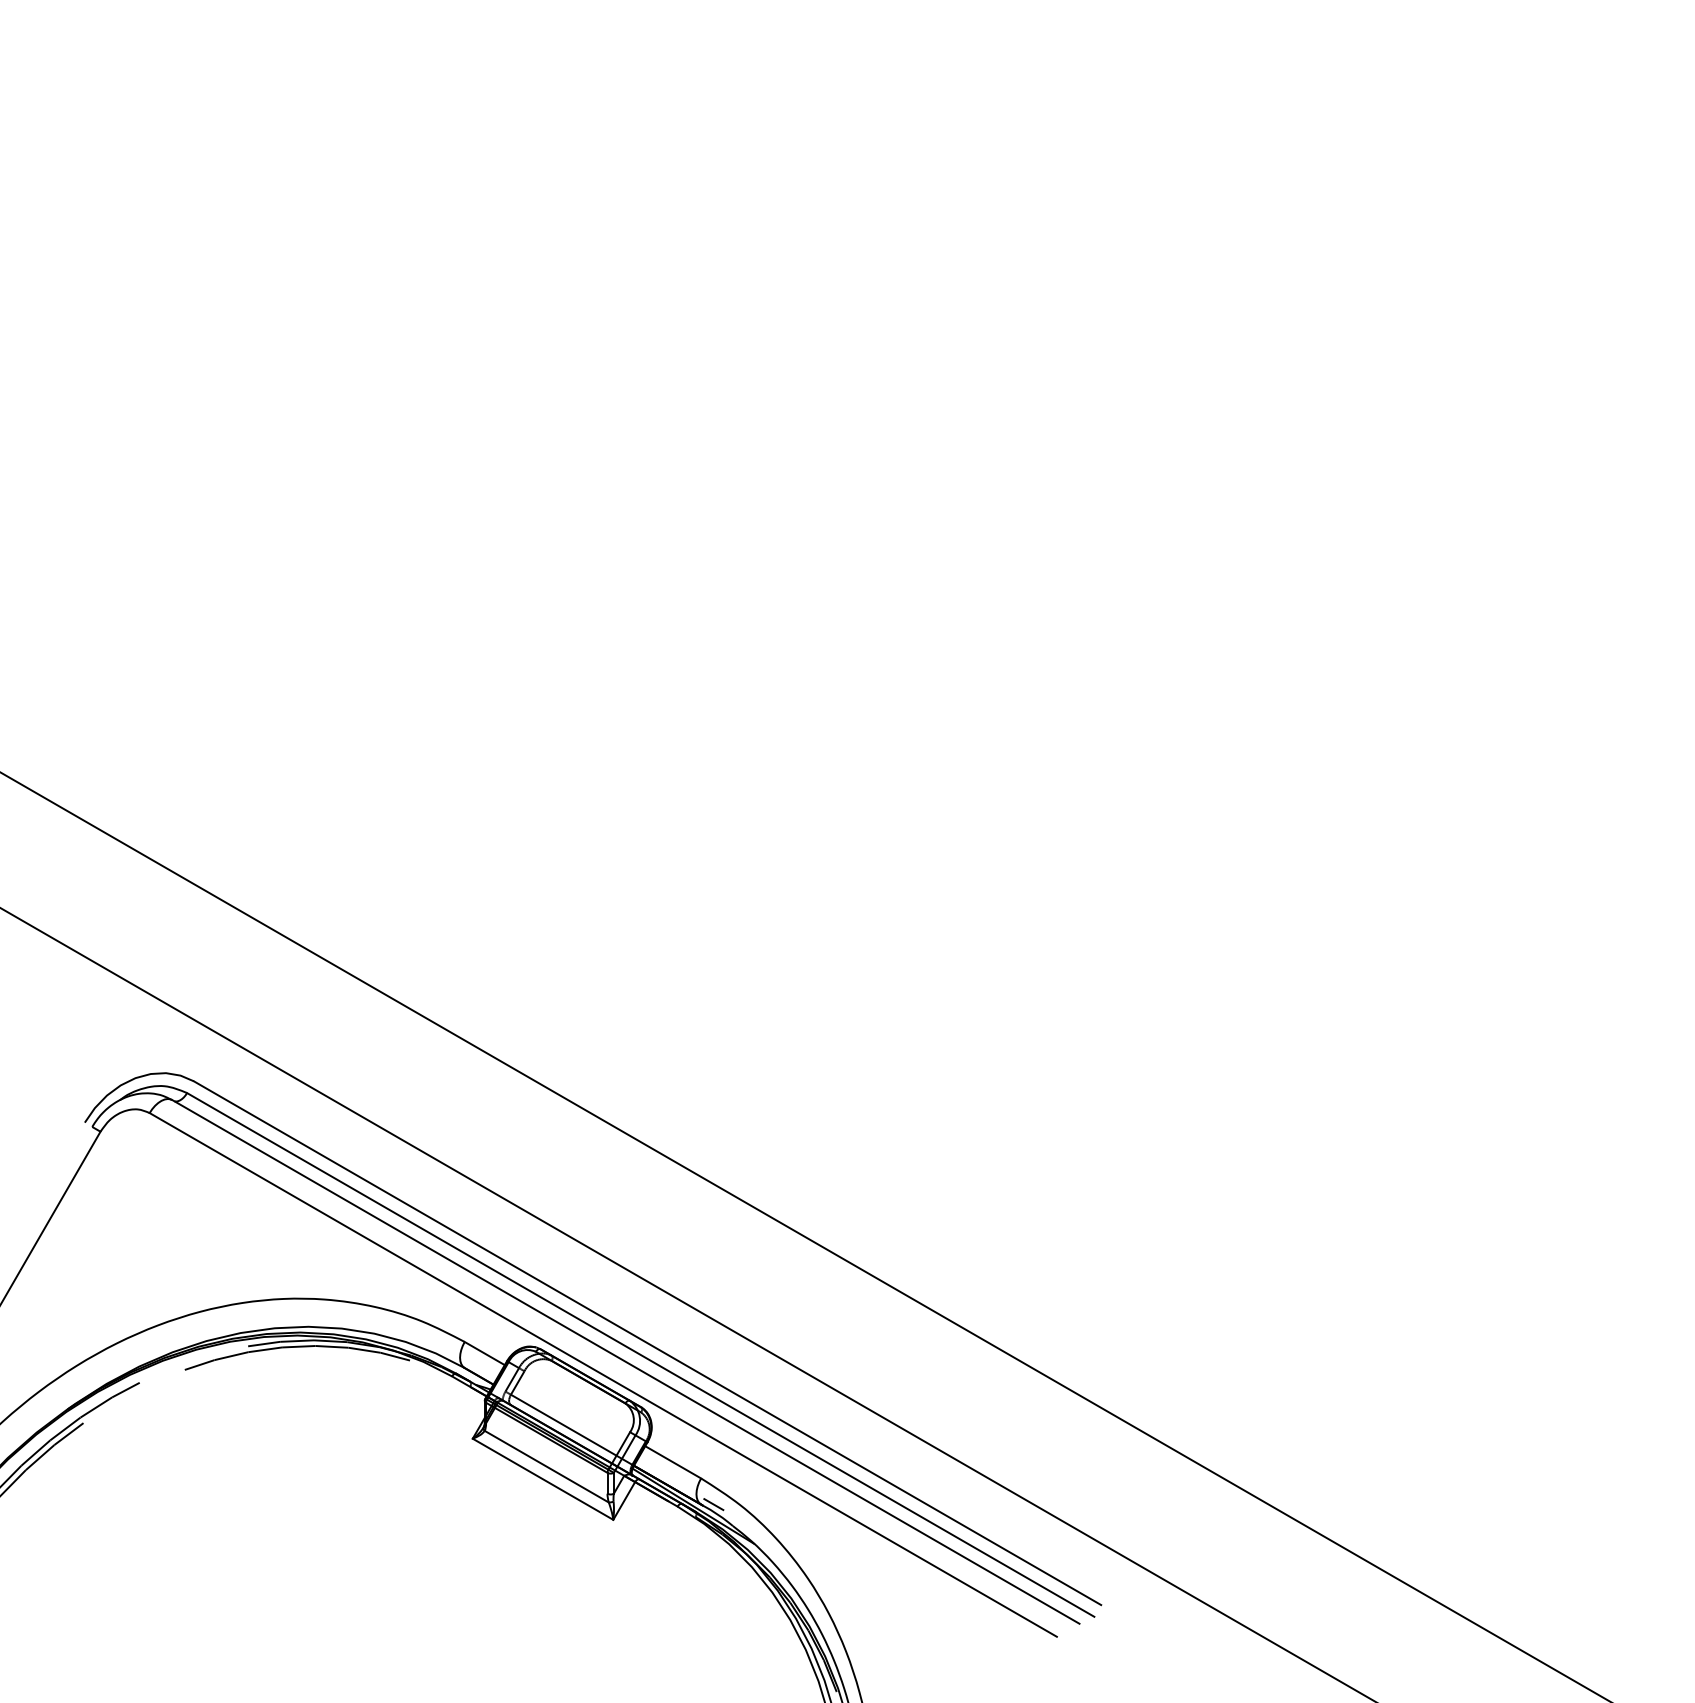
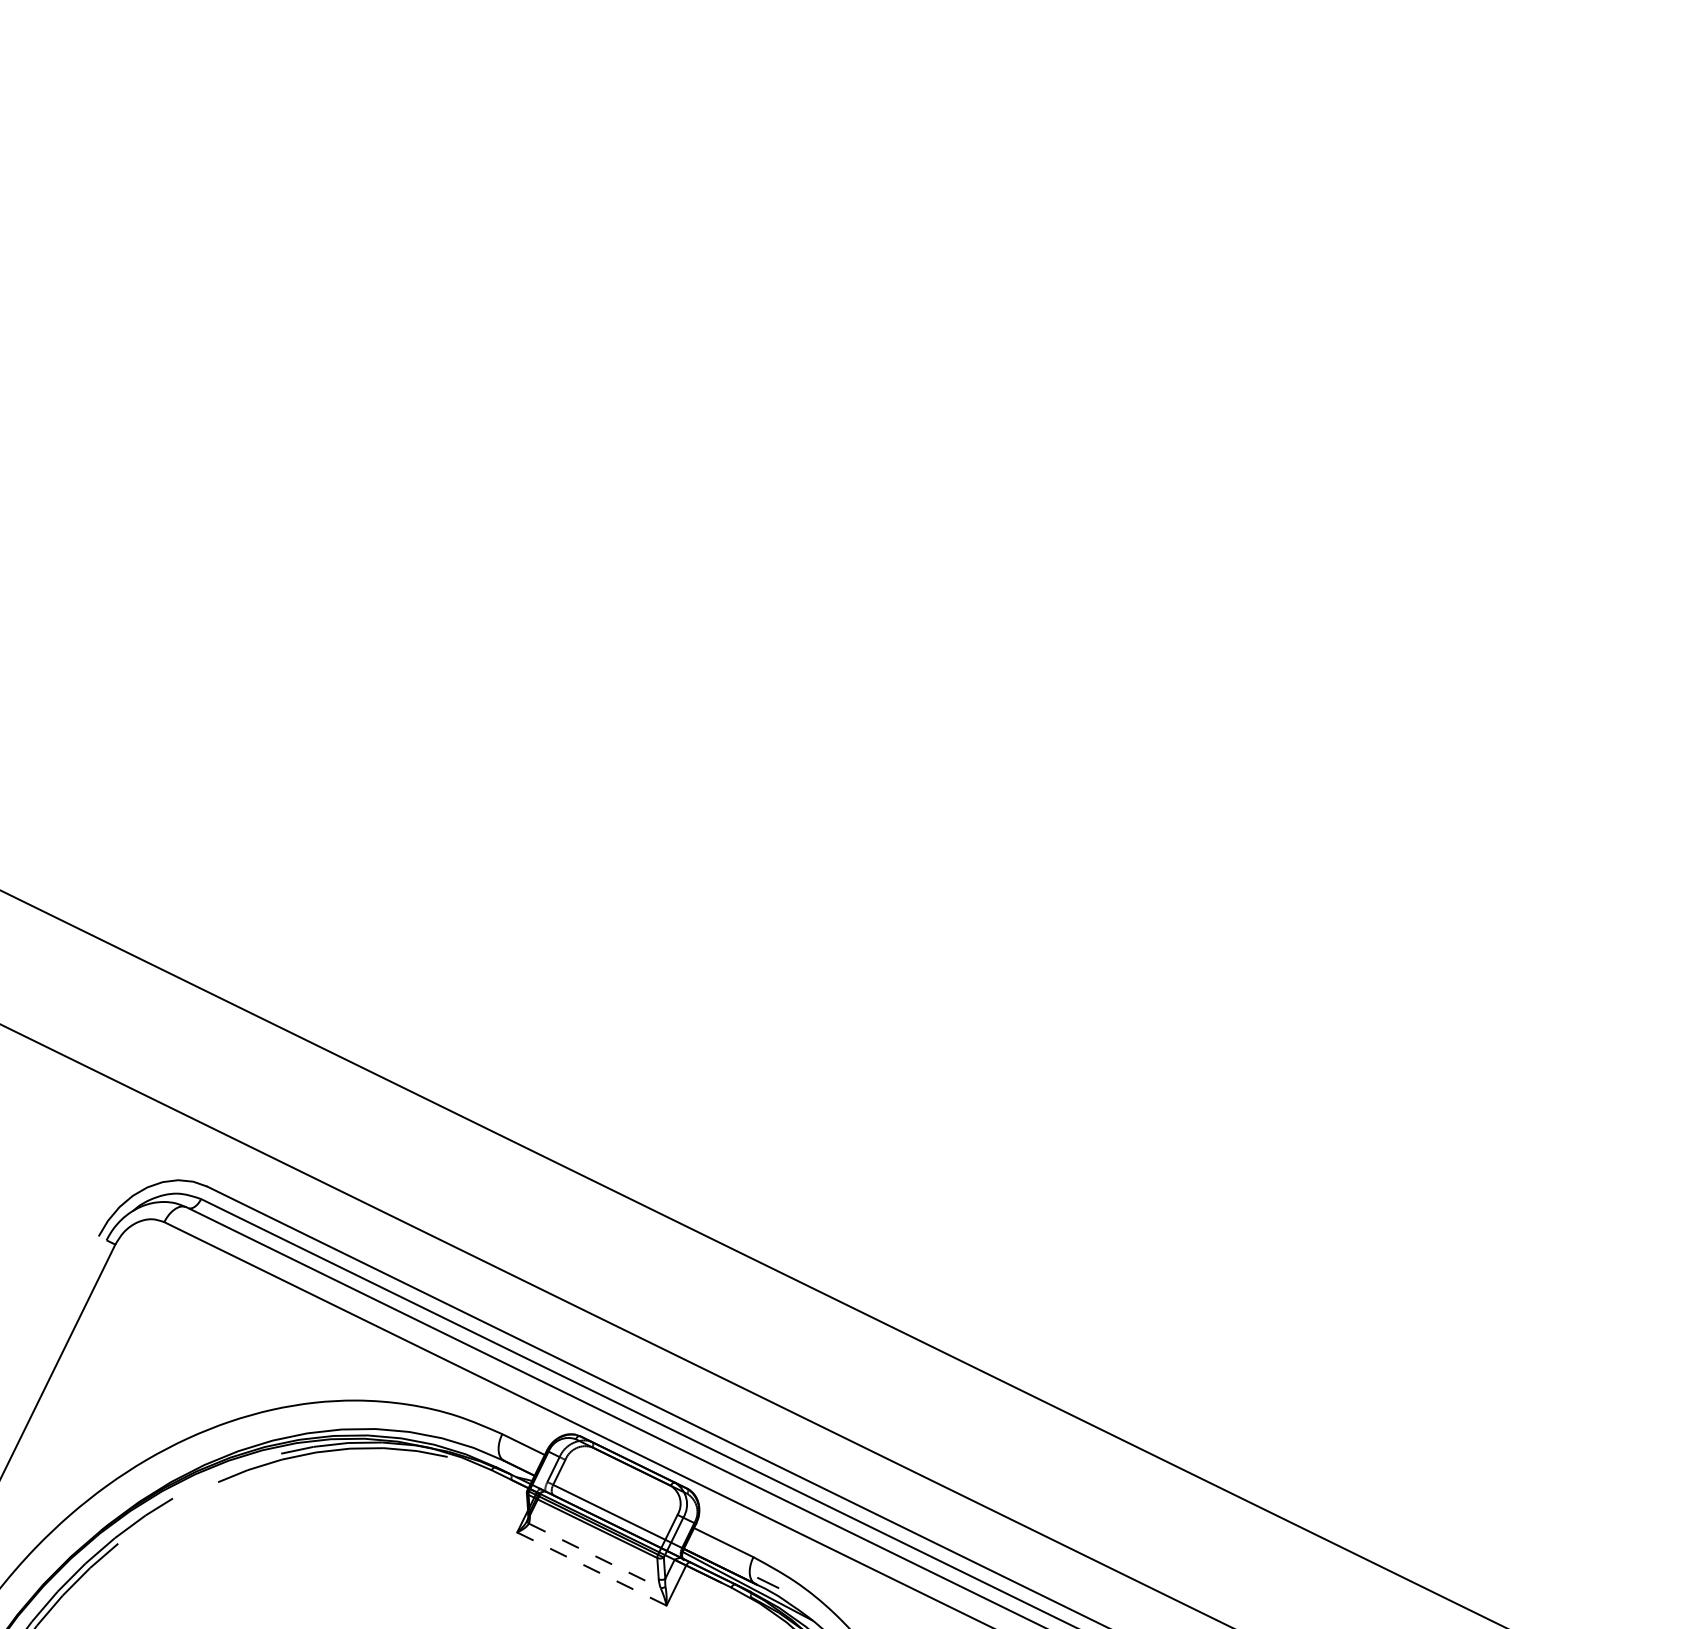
line: (546, 1466) -> (594, 1555), solid -> dashed
line: (542, 1479) -> (591, 1569), solid -> dashed

